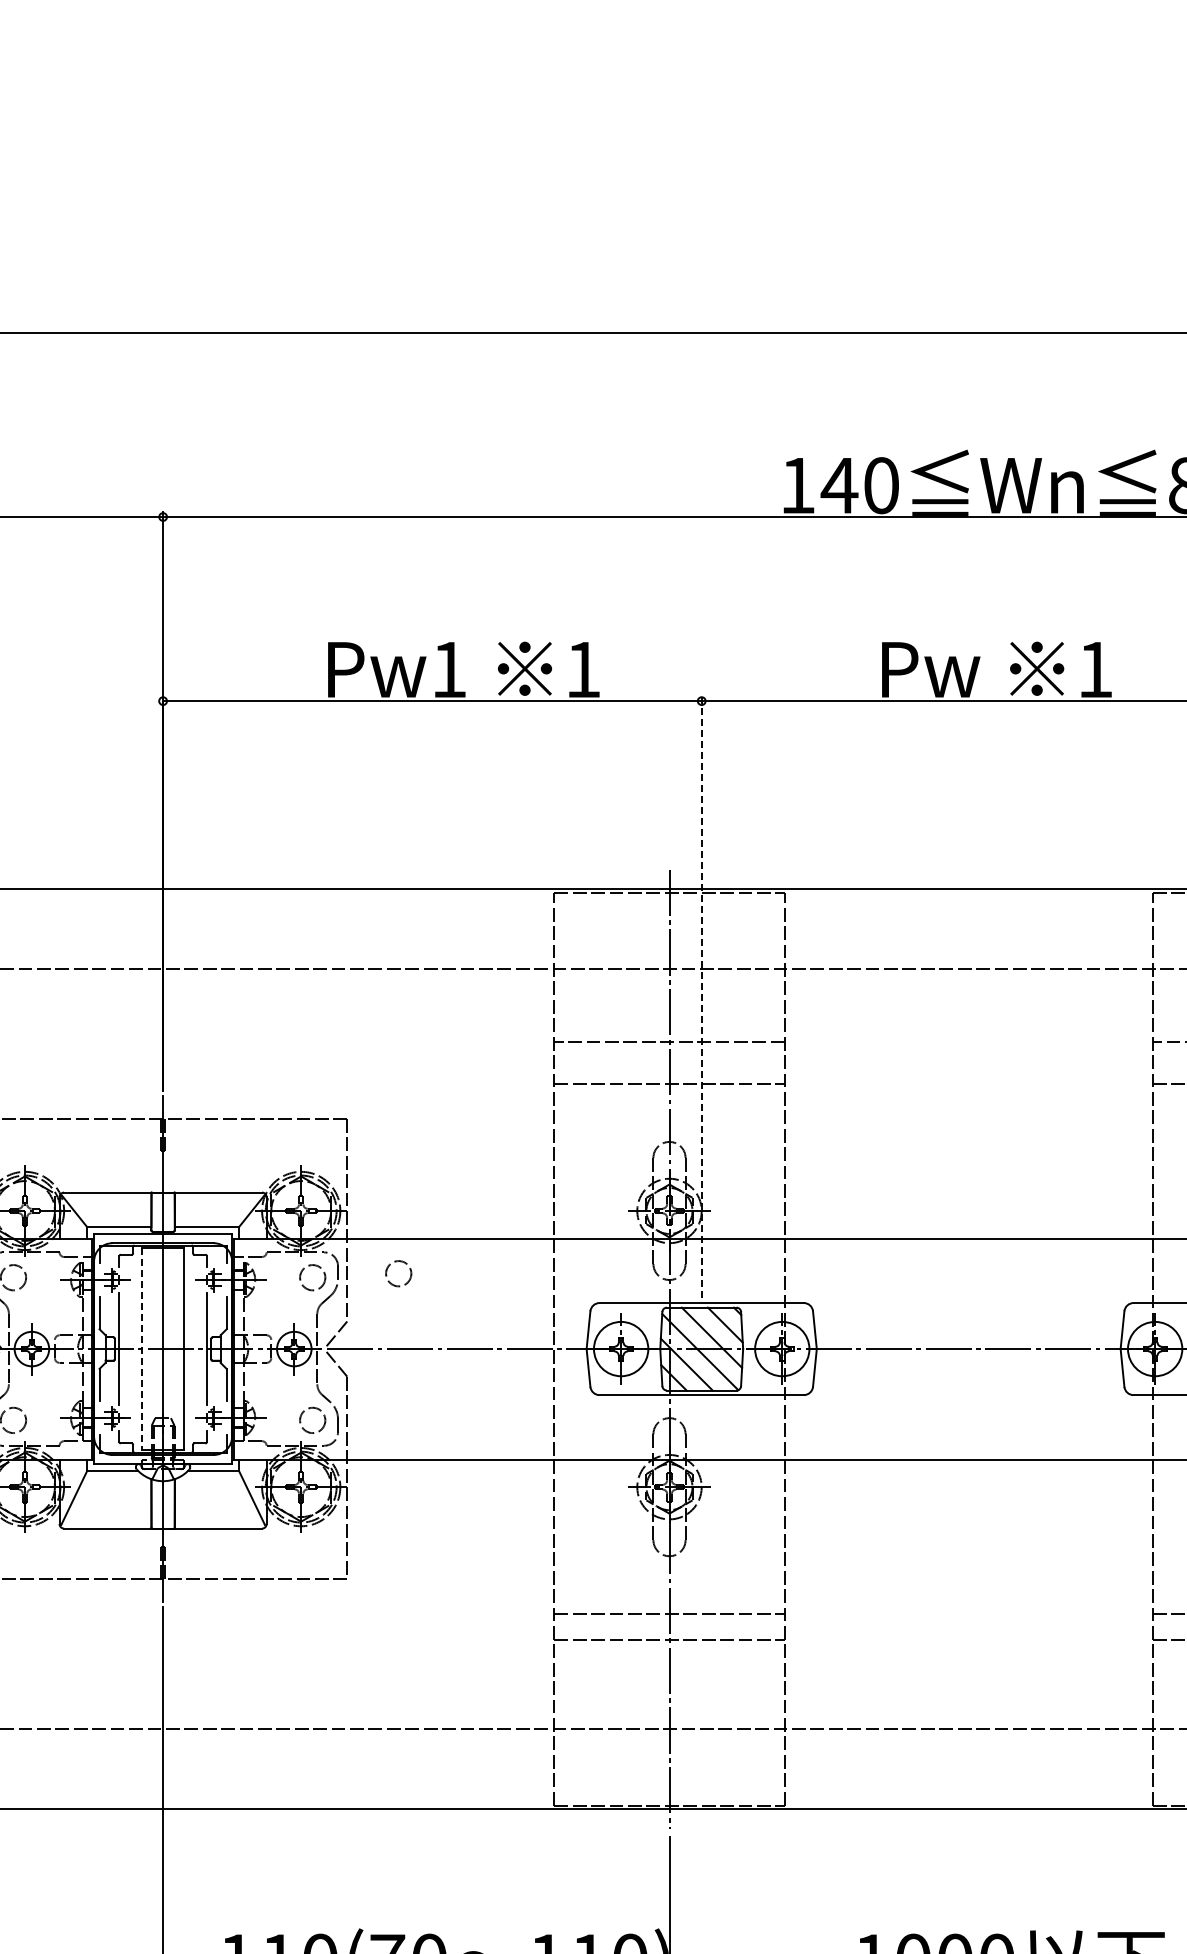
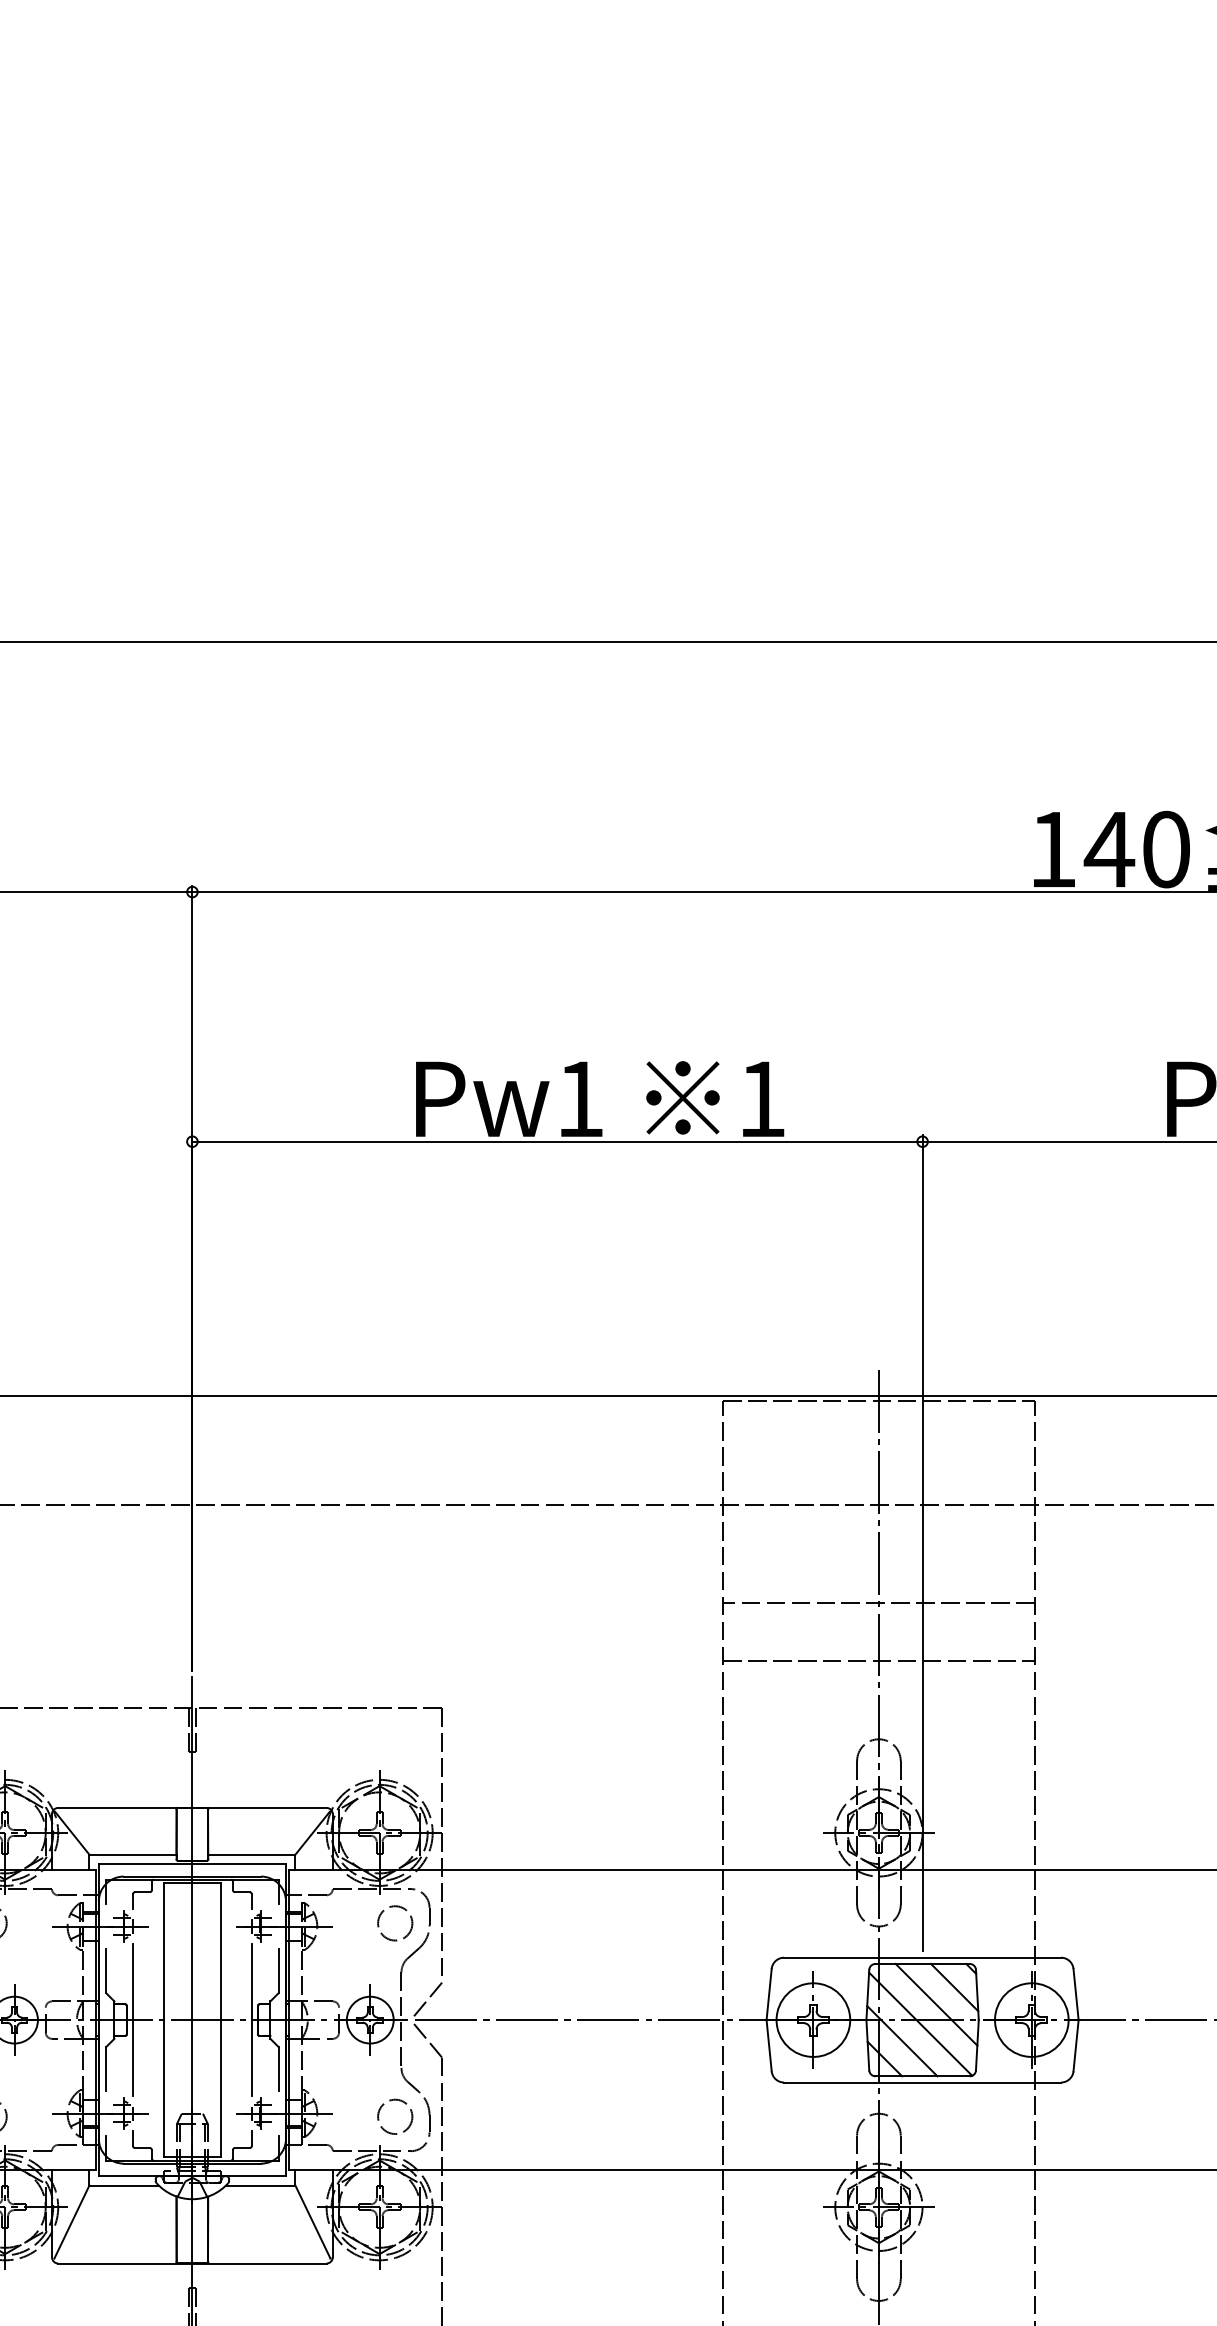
line: (701, 997) -> (922, 1543), dashed -> solid
circle: (398, 1273) -> (511, 1917), removed
line: (142, 1349) -> (164, 2020), dashed -> solid

